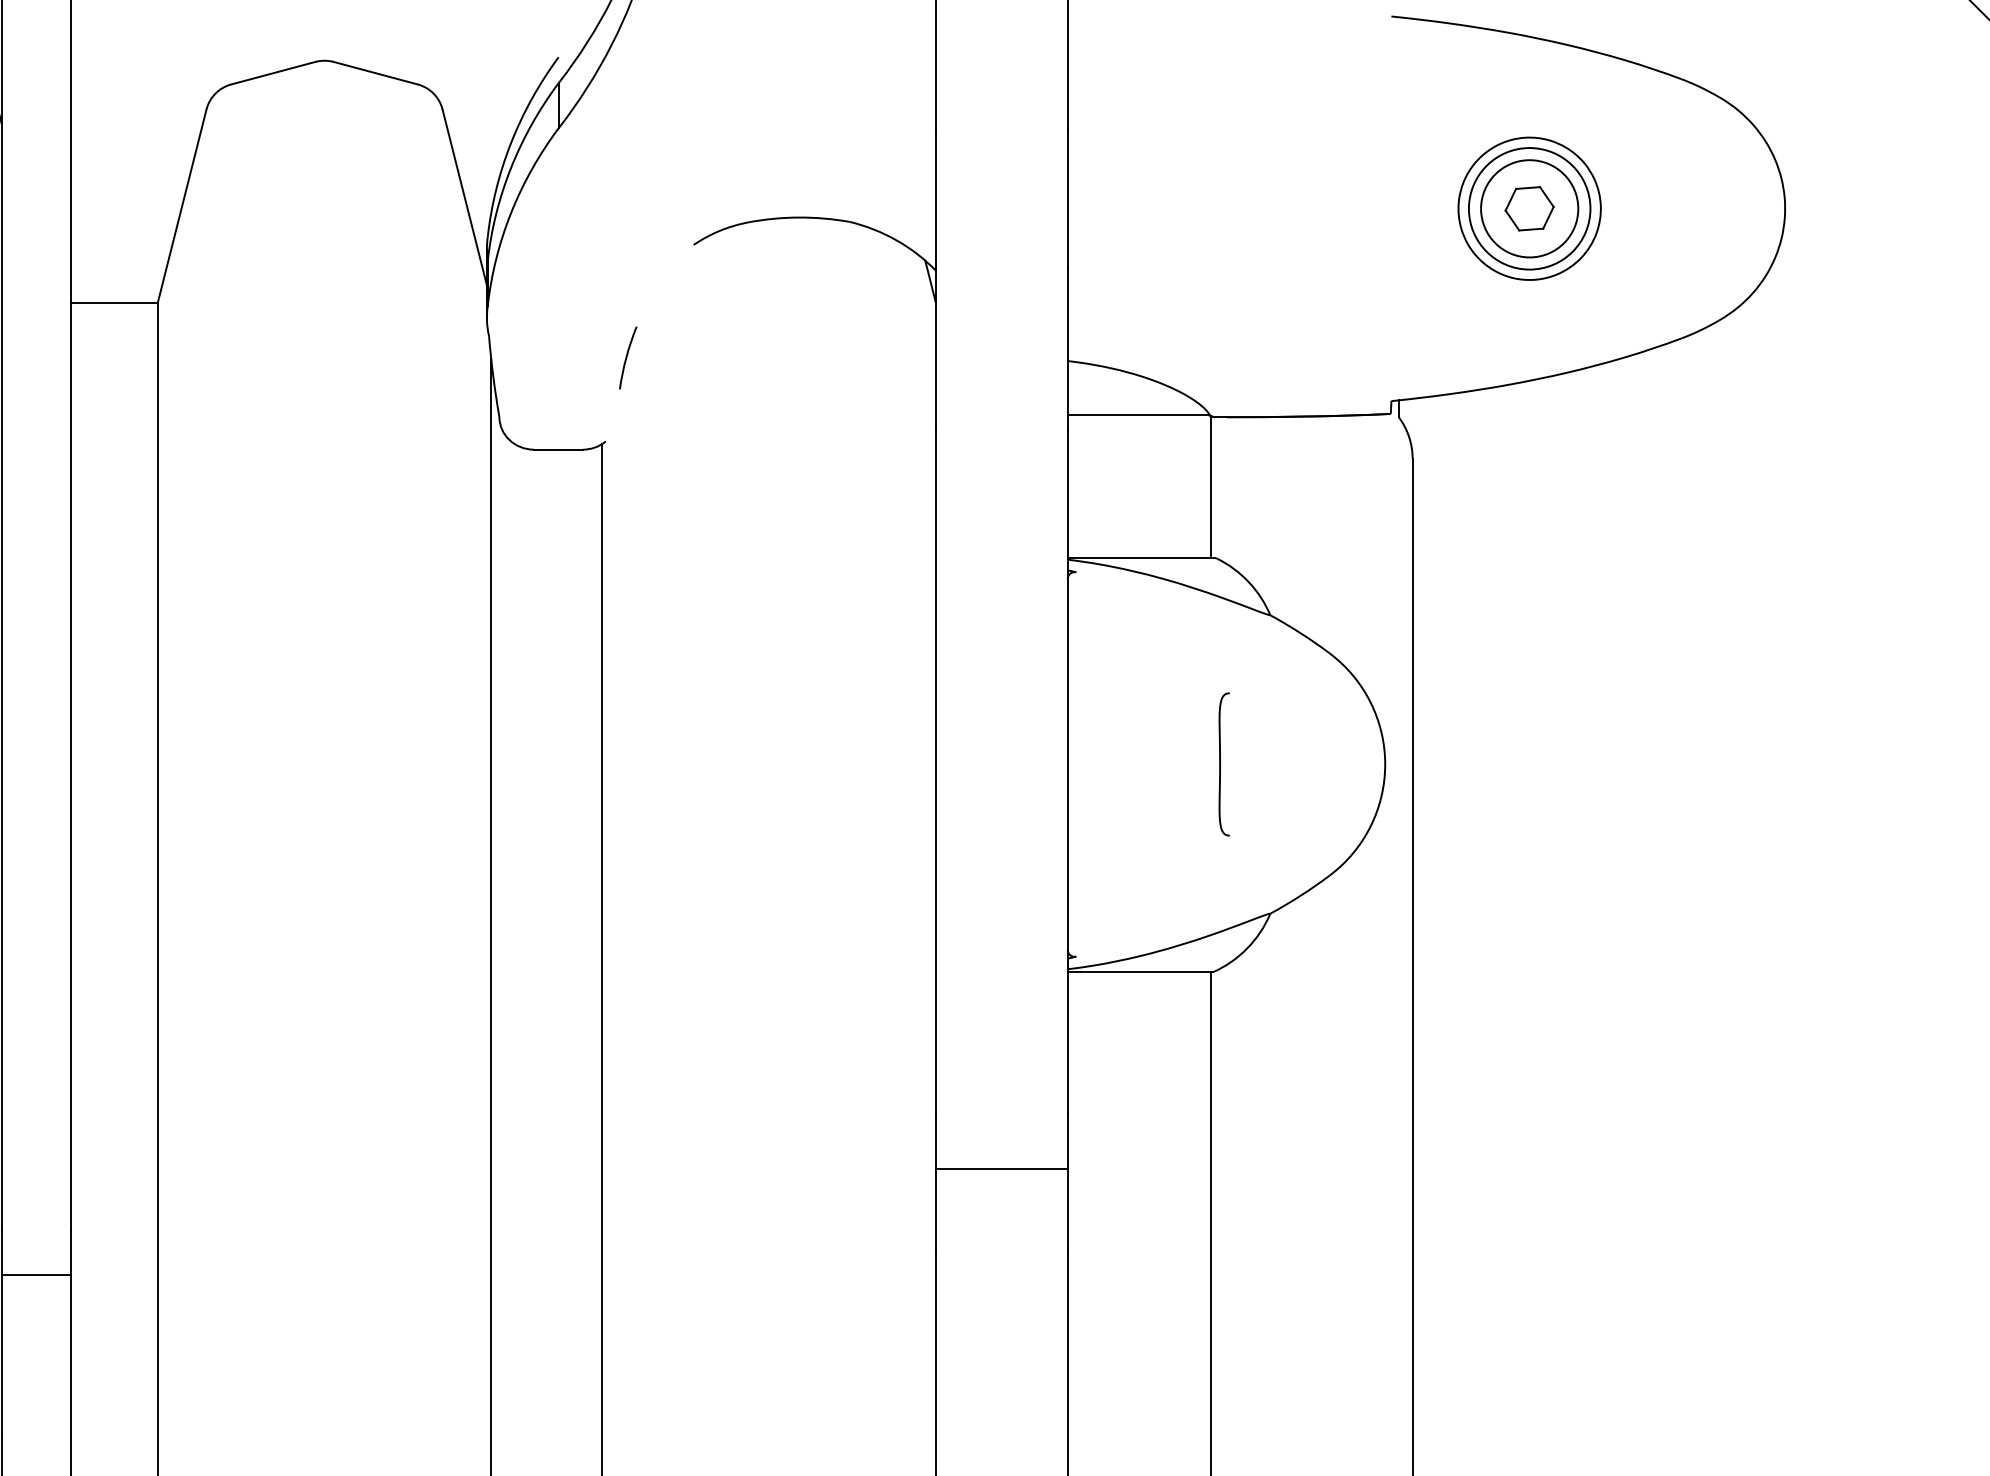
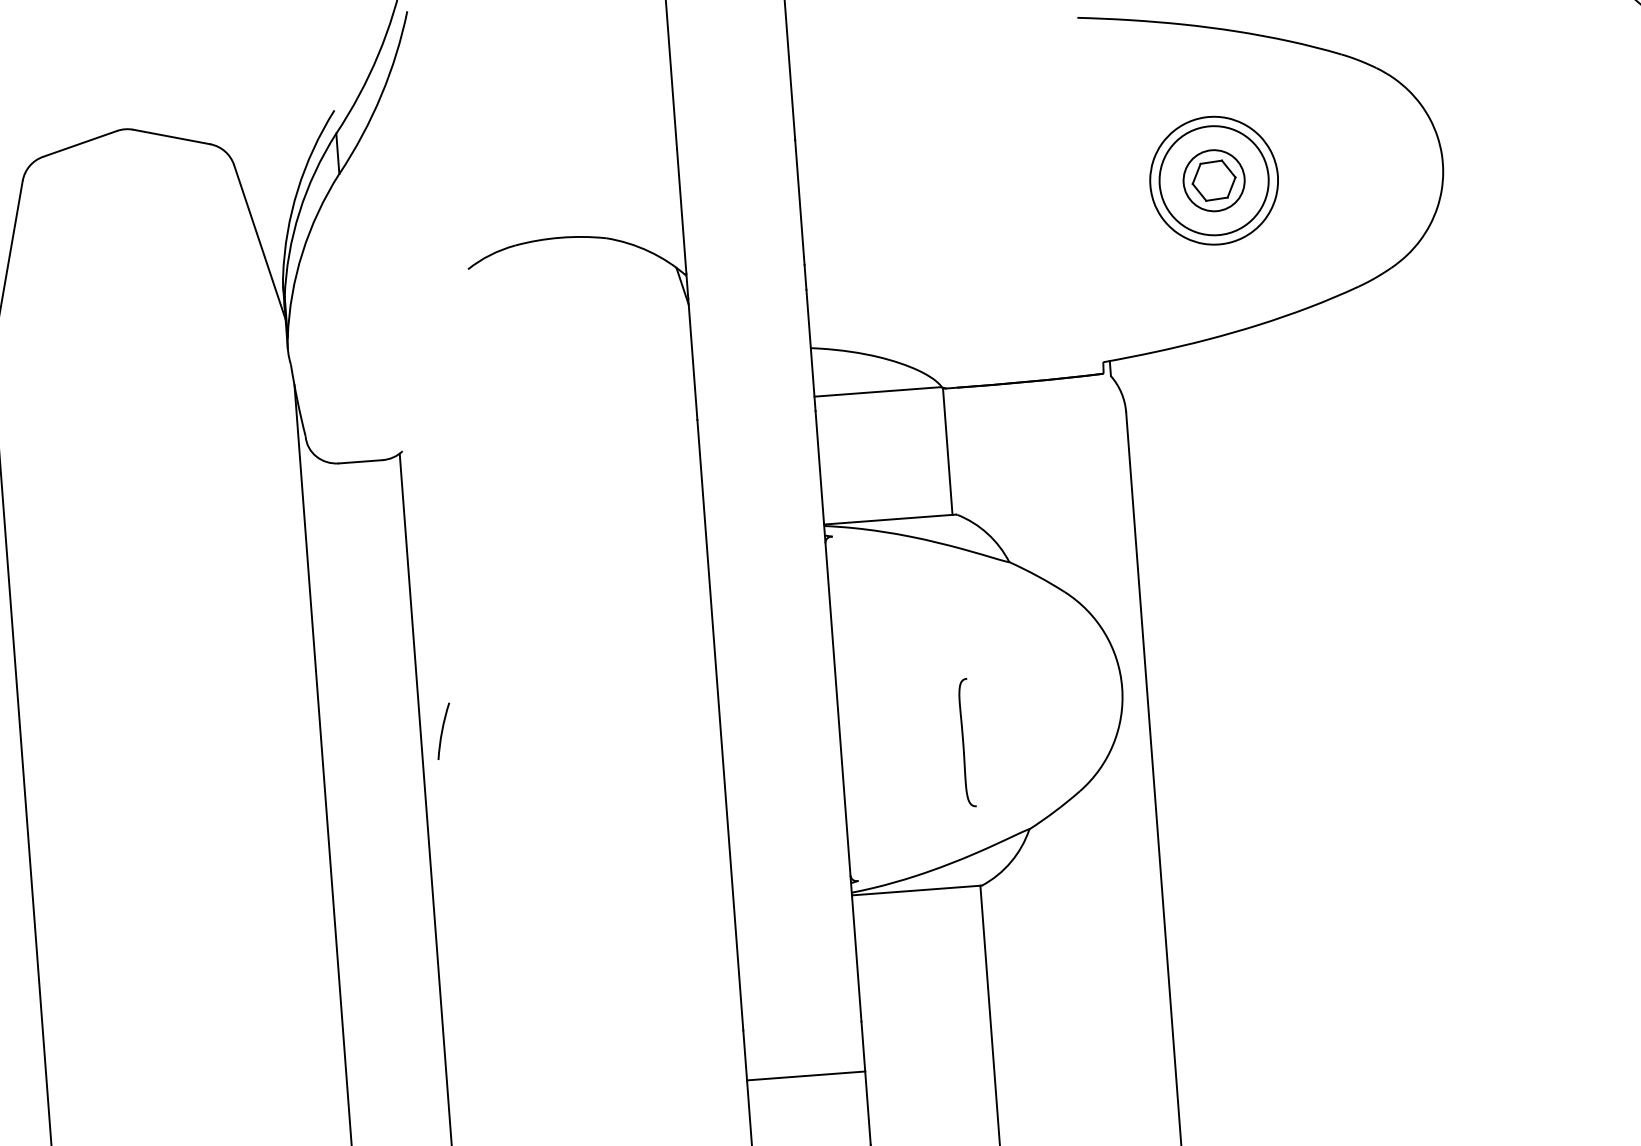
circle: (1529, 208) -> (1213, 180), size x0.7
curve: (627, 357) -> (443, 730), moved
curve: (1220, 764) -> (963, 743), moved

